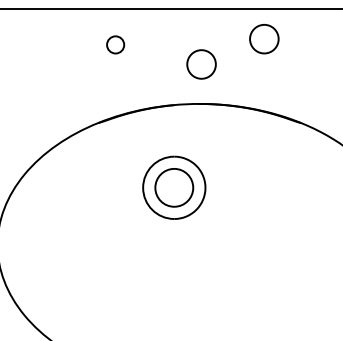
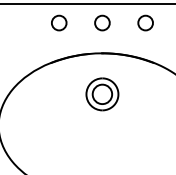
circle: (264, 38) -> (145, 22), moved
circle: (115, 43) -> (59, 22), size x1.67
circle: (201, 63) -> (102, 22), moved
part: (174, 188) -> (102, 94), moved

